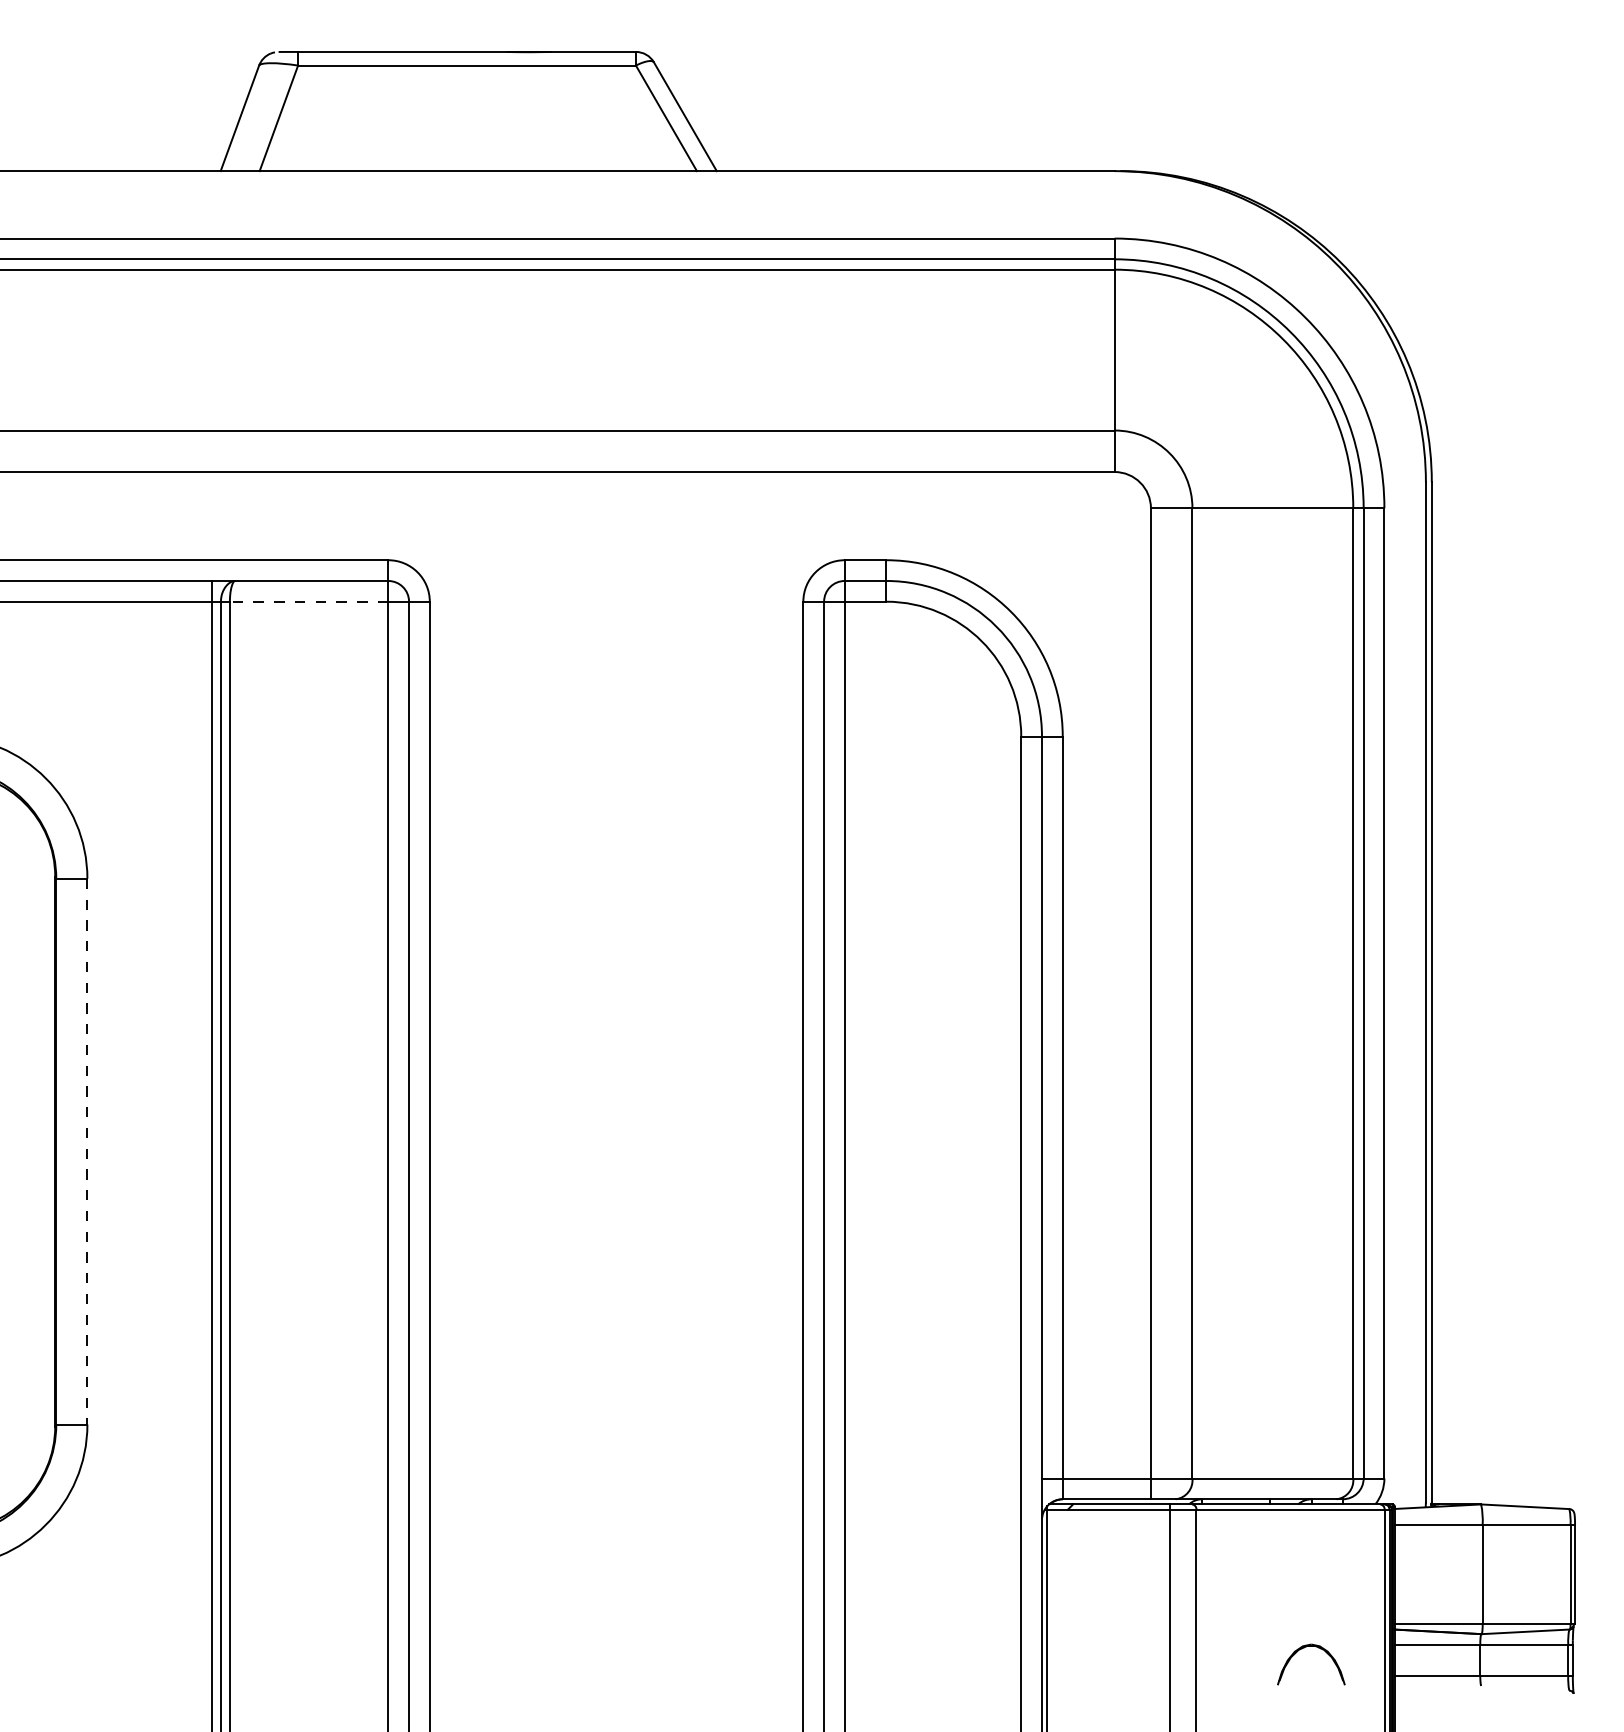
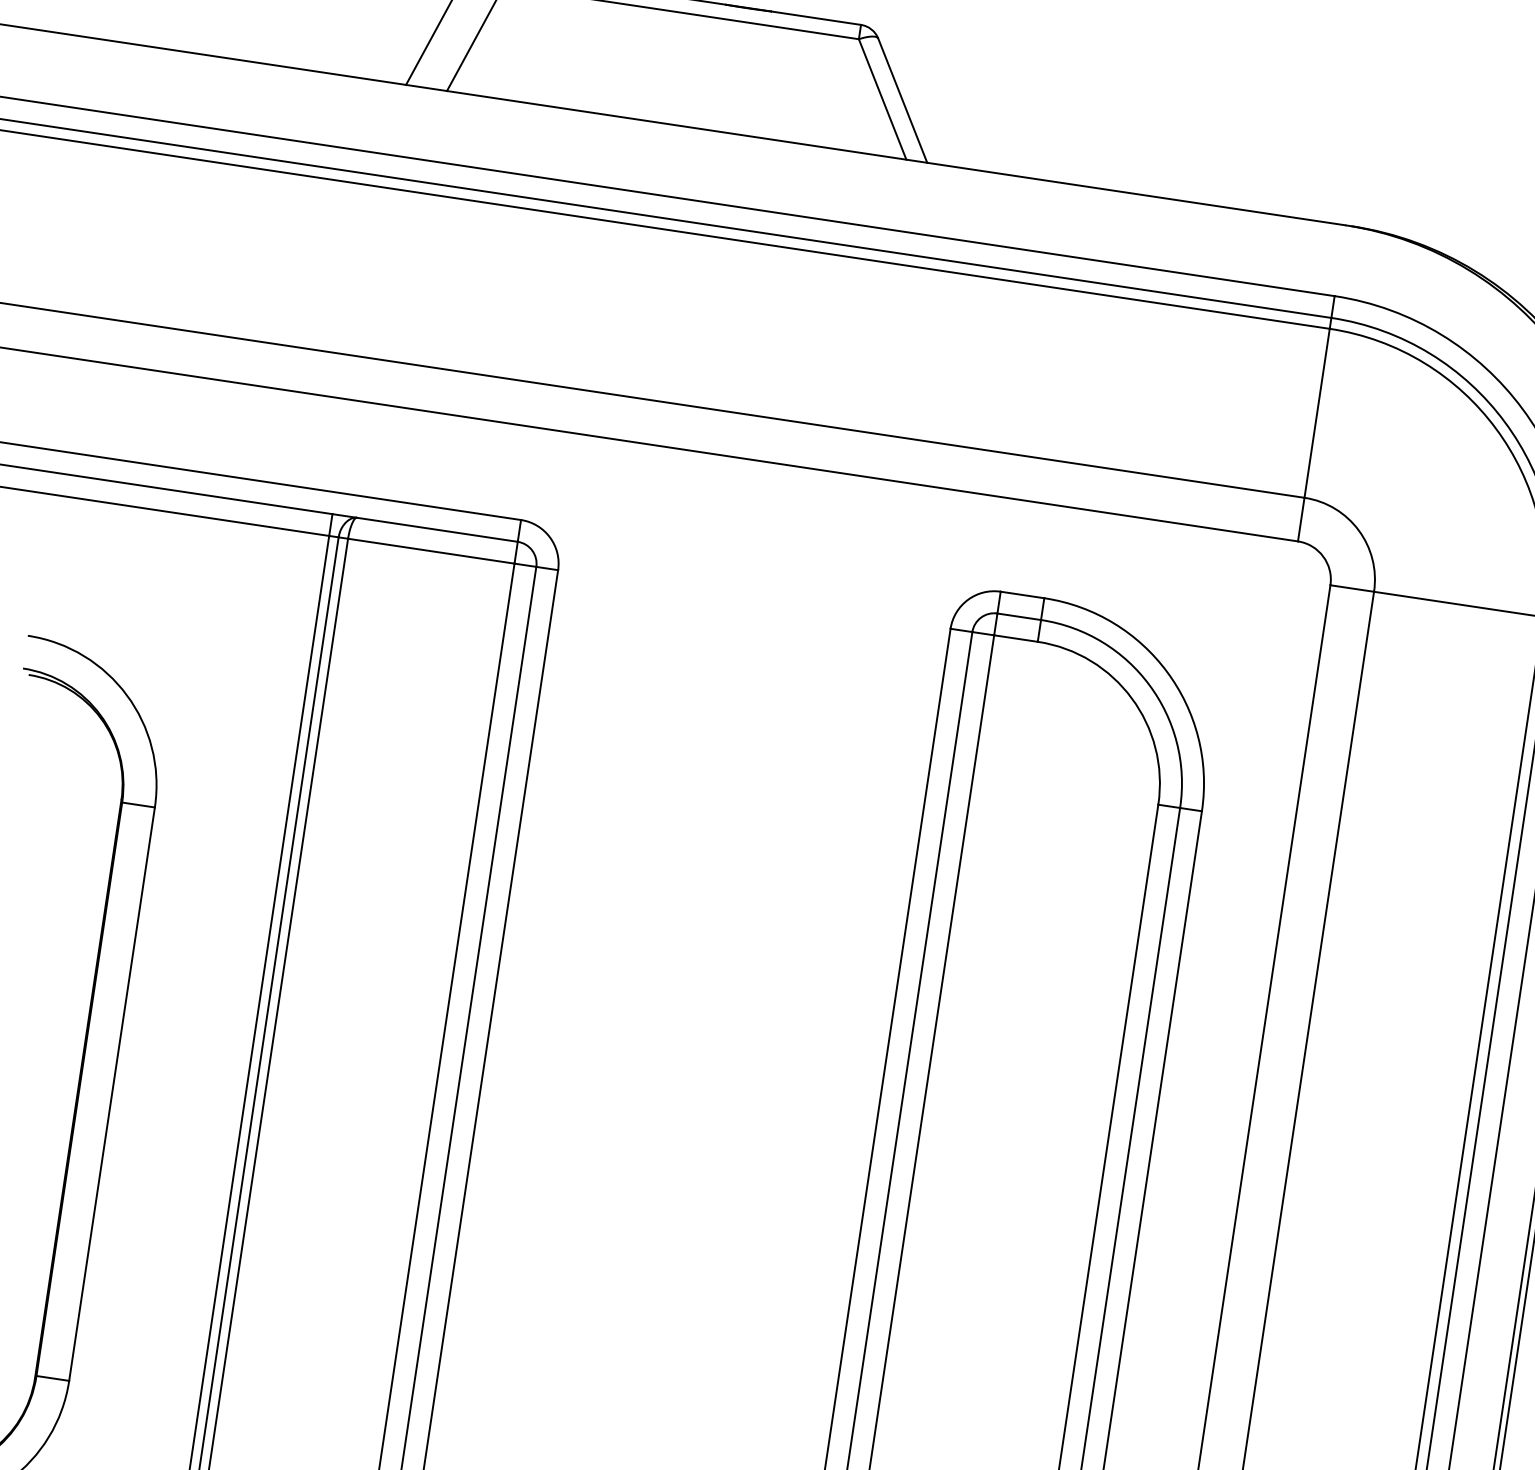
line: (308, 601) -> (430, 550), dashed -> solid
line: (87, 1151) -> (112, 1094), dashed -> solid

